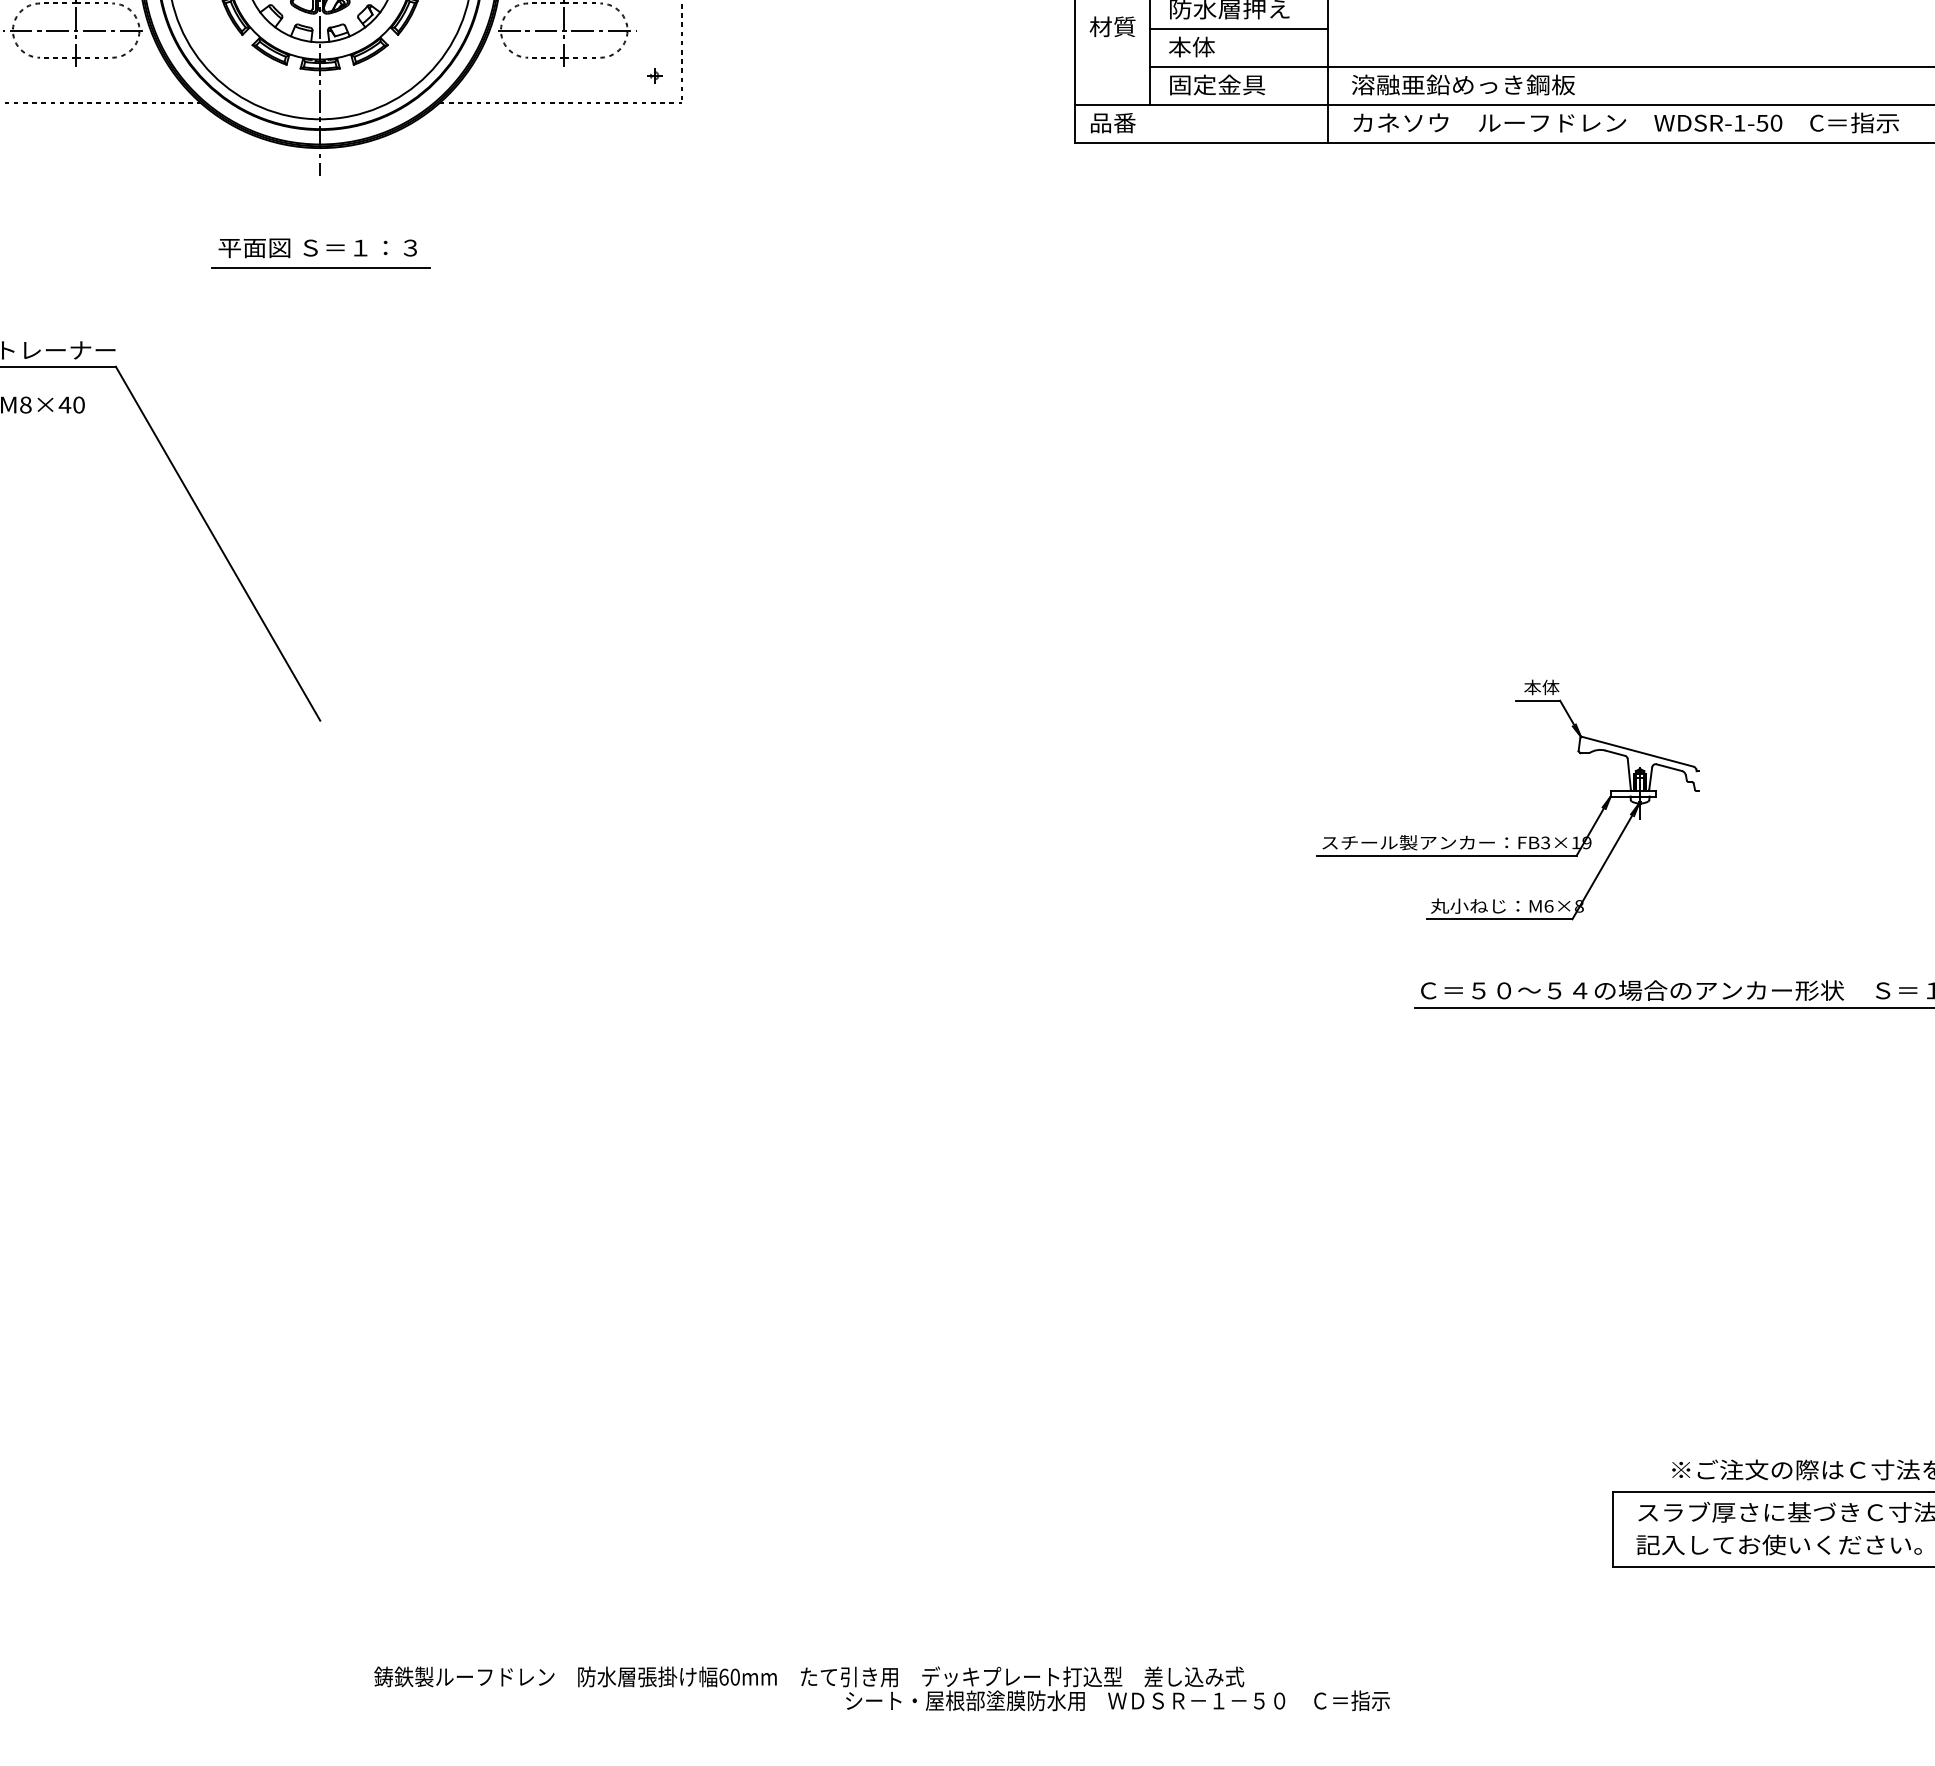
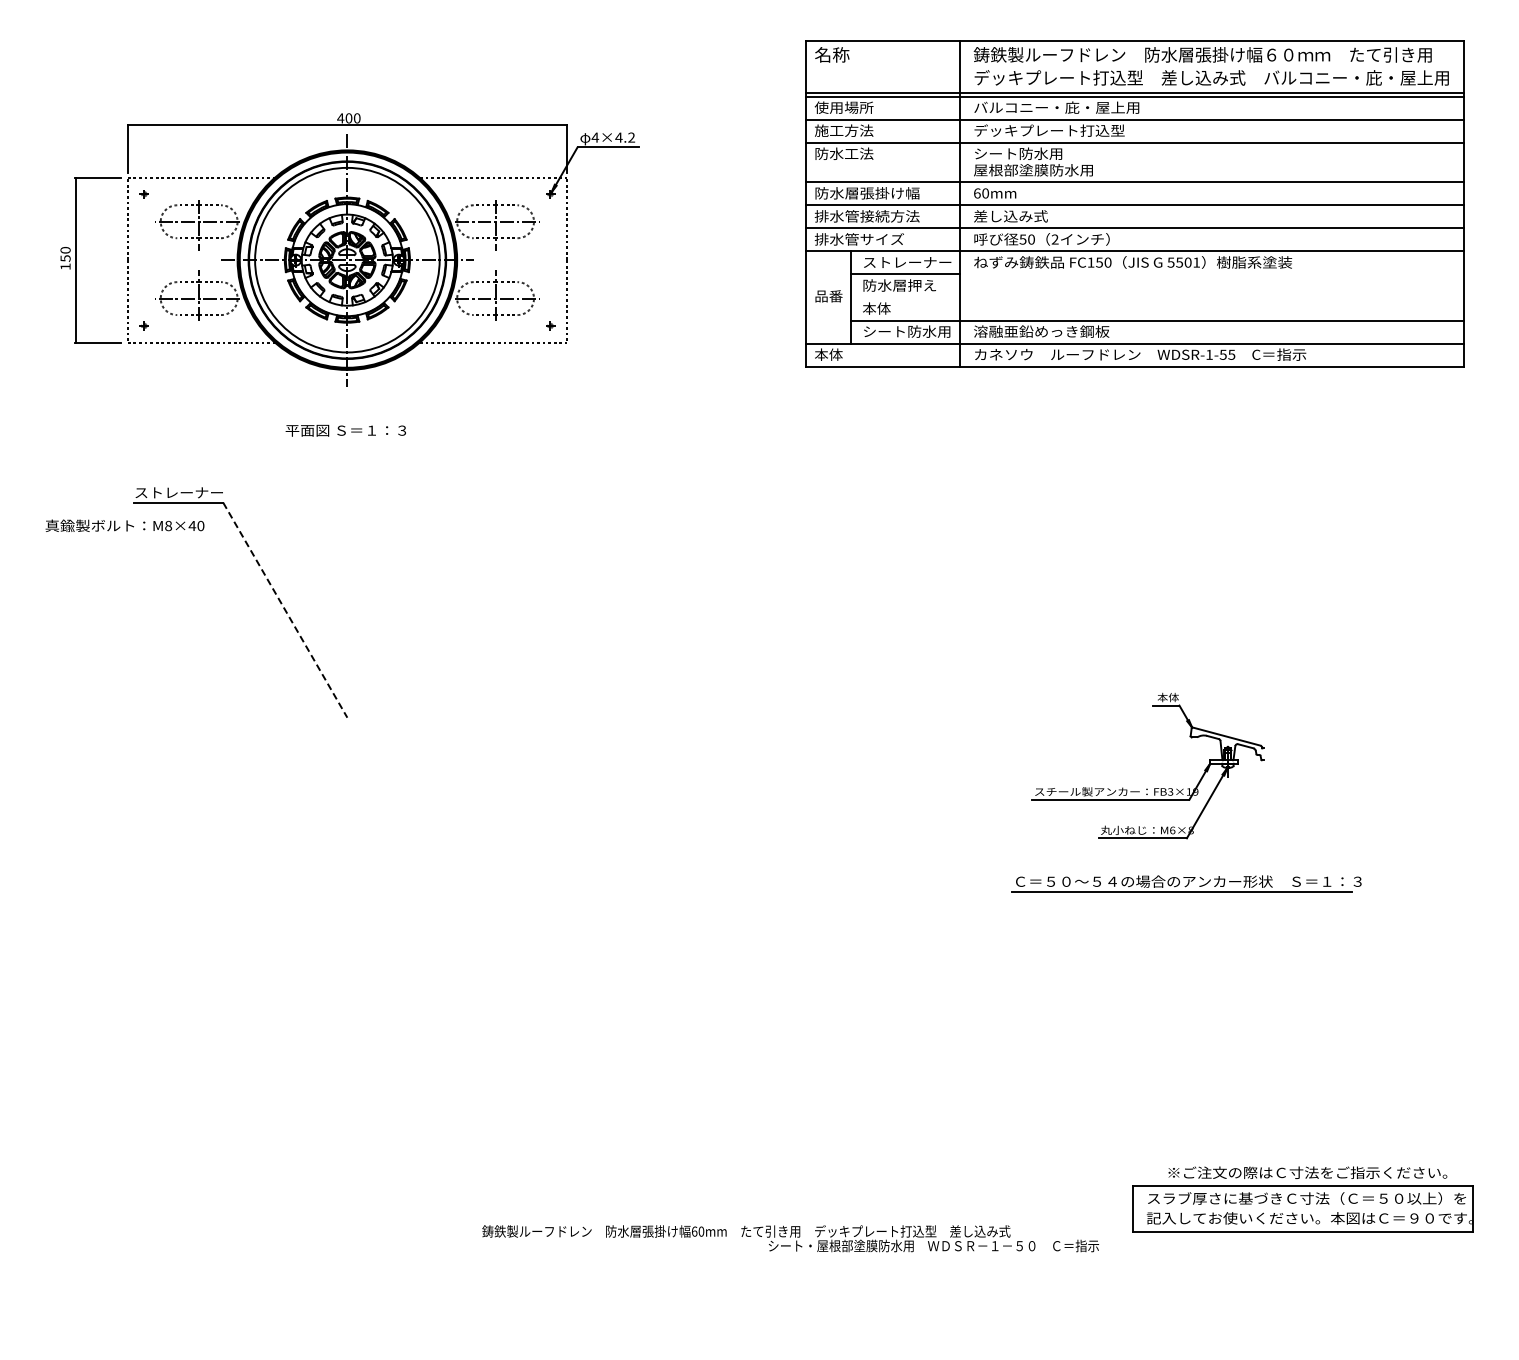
text: (1112, 27) -> (828, 296), 材質 -> 品番
line: (1239, 28) -> (905, 297), removed
text: (1240, 84) -> (906, 331), 固定金具 -> シート防水用
text: (1112, 122) -> (828, 354), 品番 -> 本体
text: (1775, 122) -> (1231, 354), WDSR-1-50 -> WDSR-1-55
line: (320, 267) -> (347, 442), removed
line: (218, 544) -> (285, 610), solid -> dashed
part: (1507, 837) -> (1147, 788), moved
text: (881, 1688) -> (790, 1238), moved

